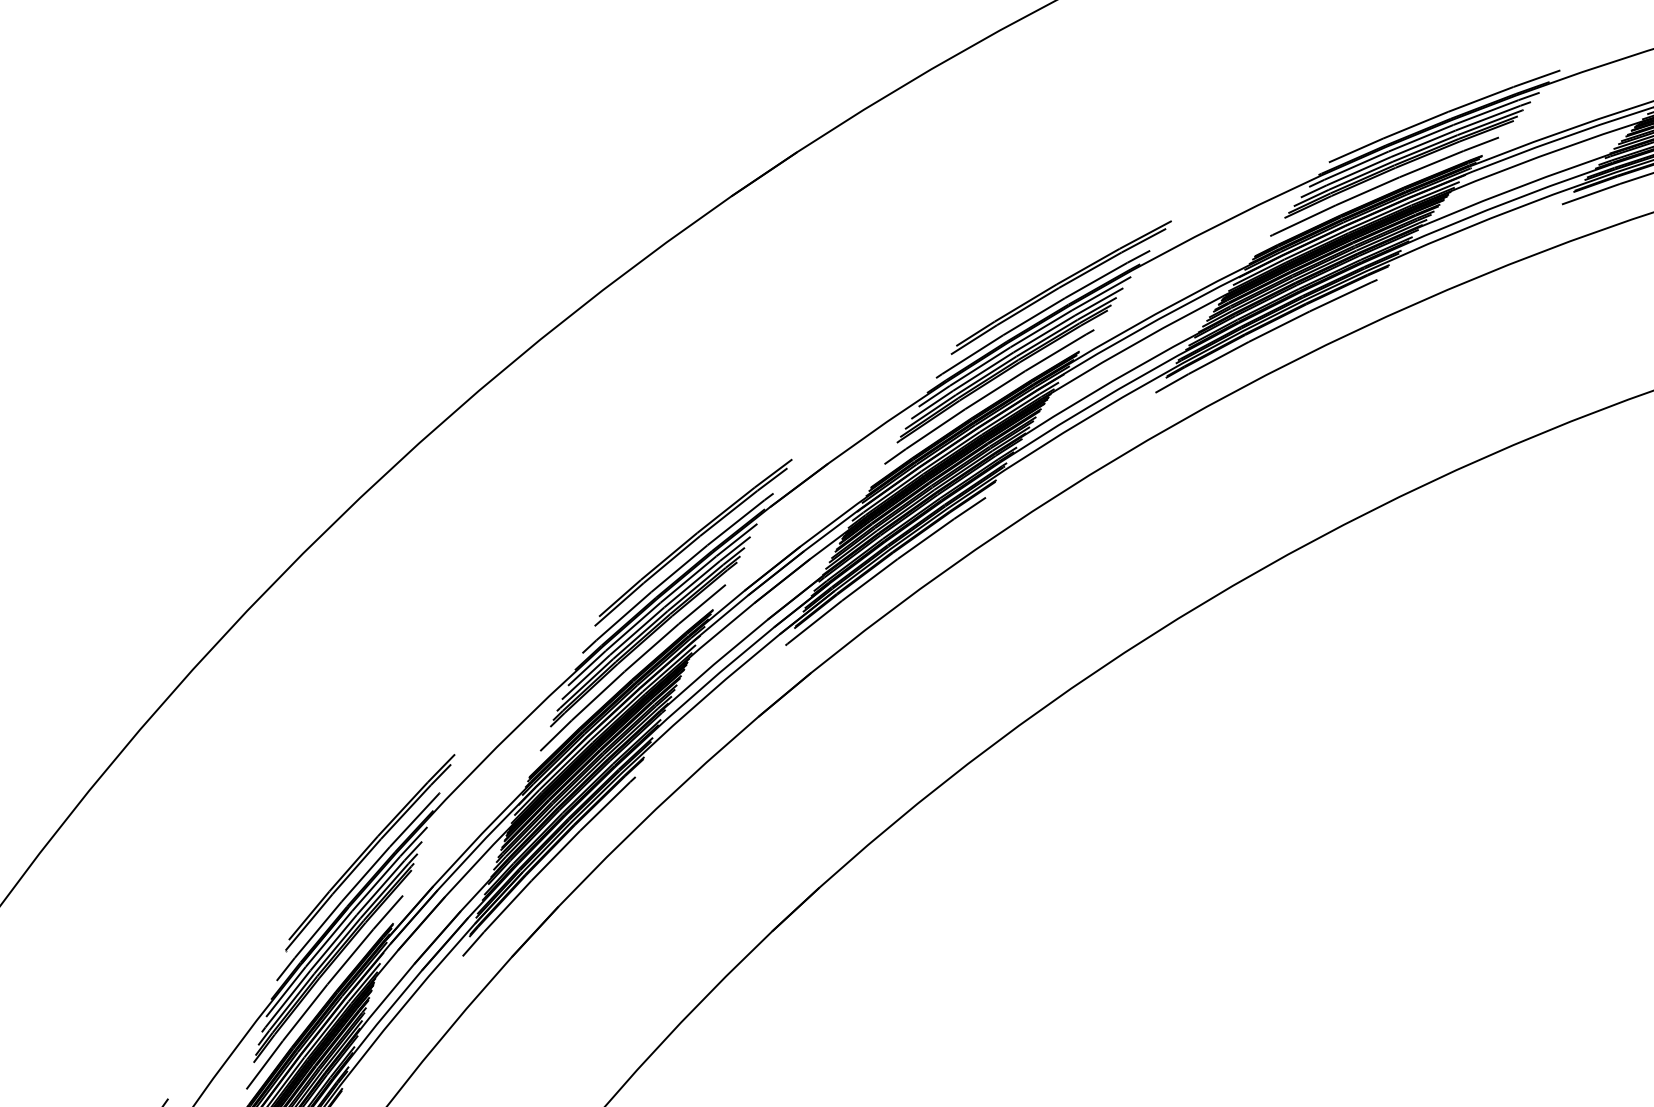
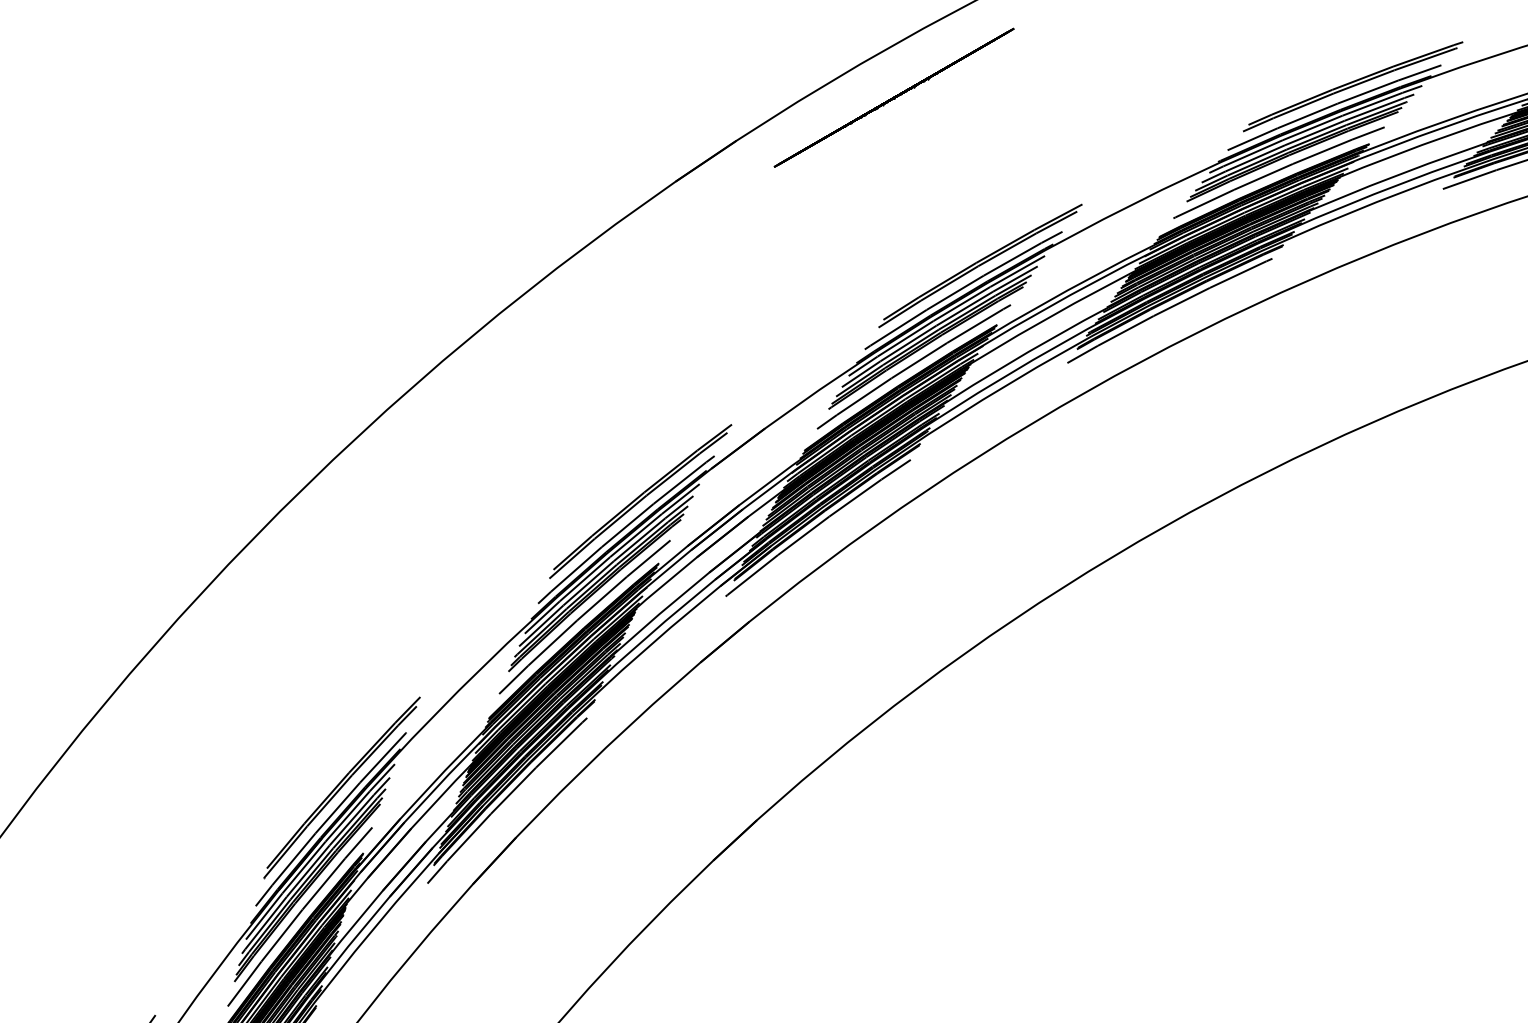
part: (1464, 93) -> (1352, 86), added
line: (967, 105) -> (893, 97), added

